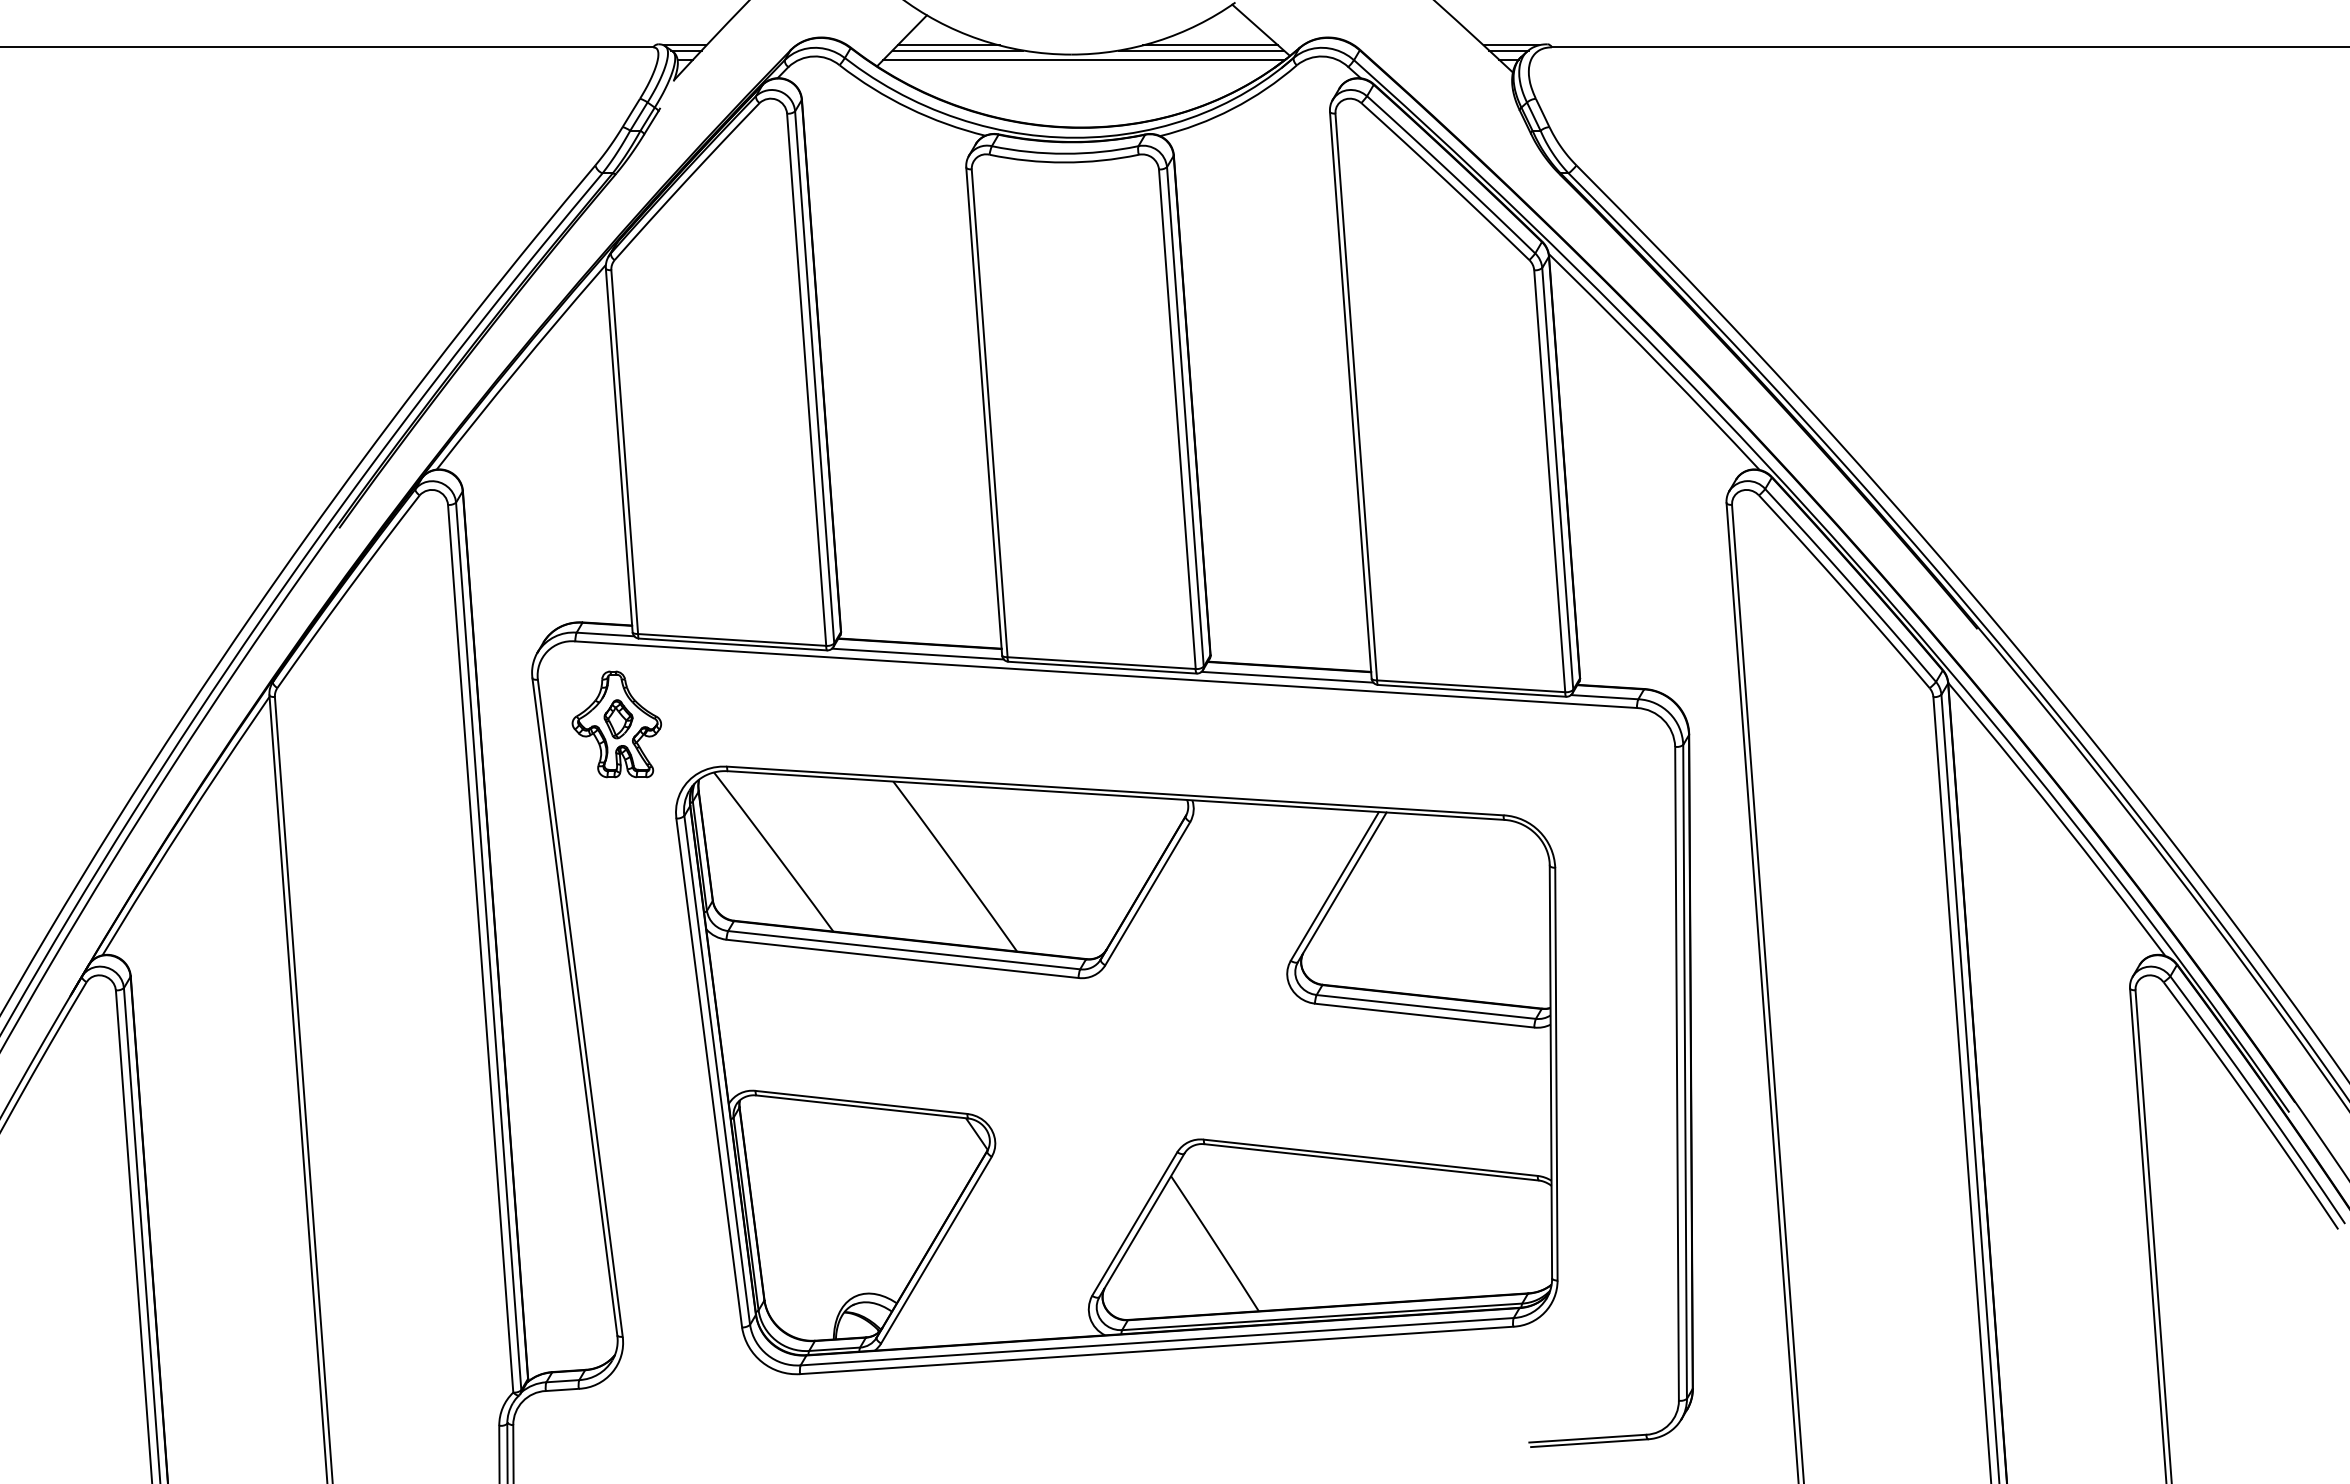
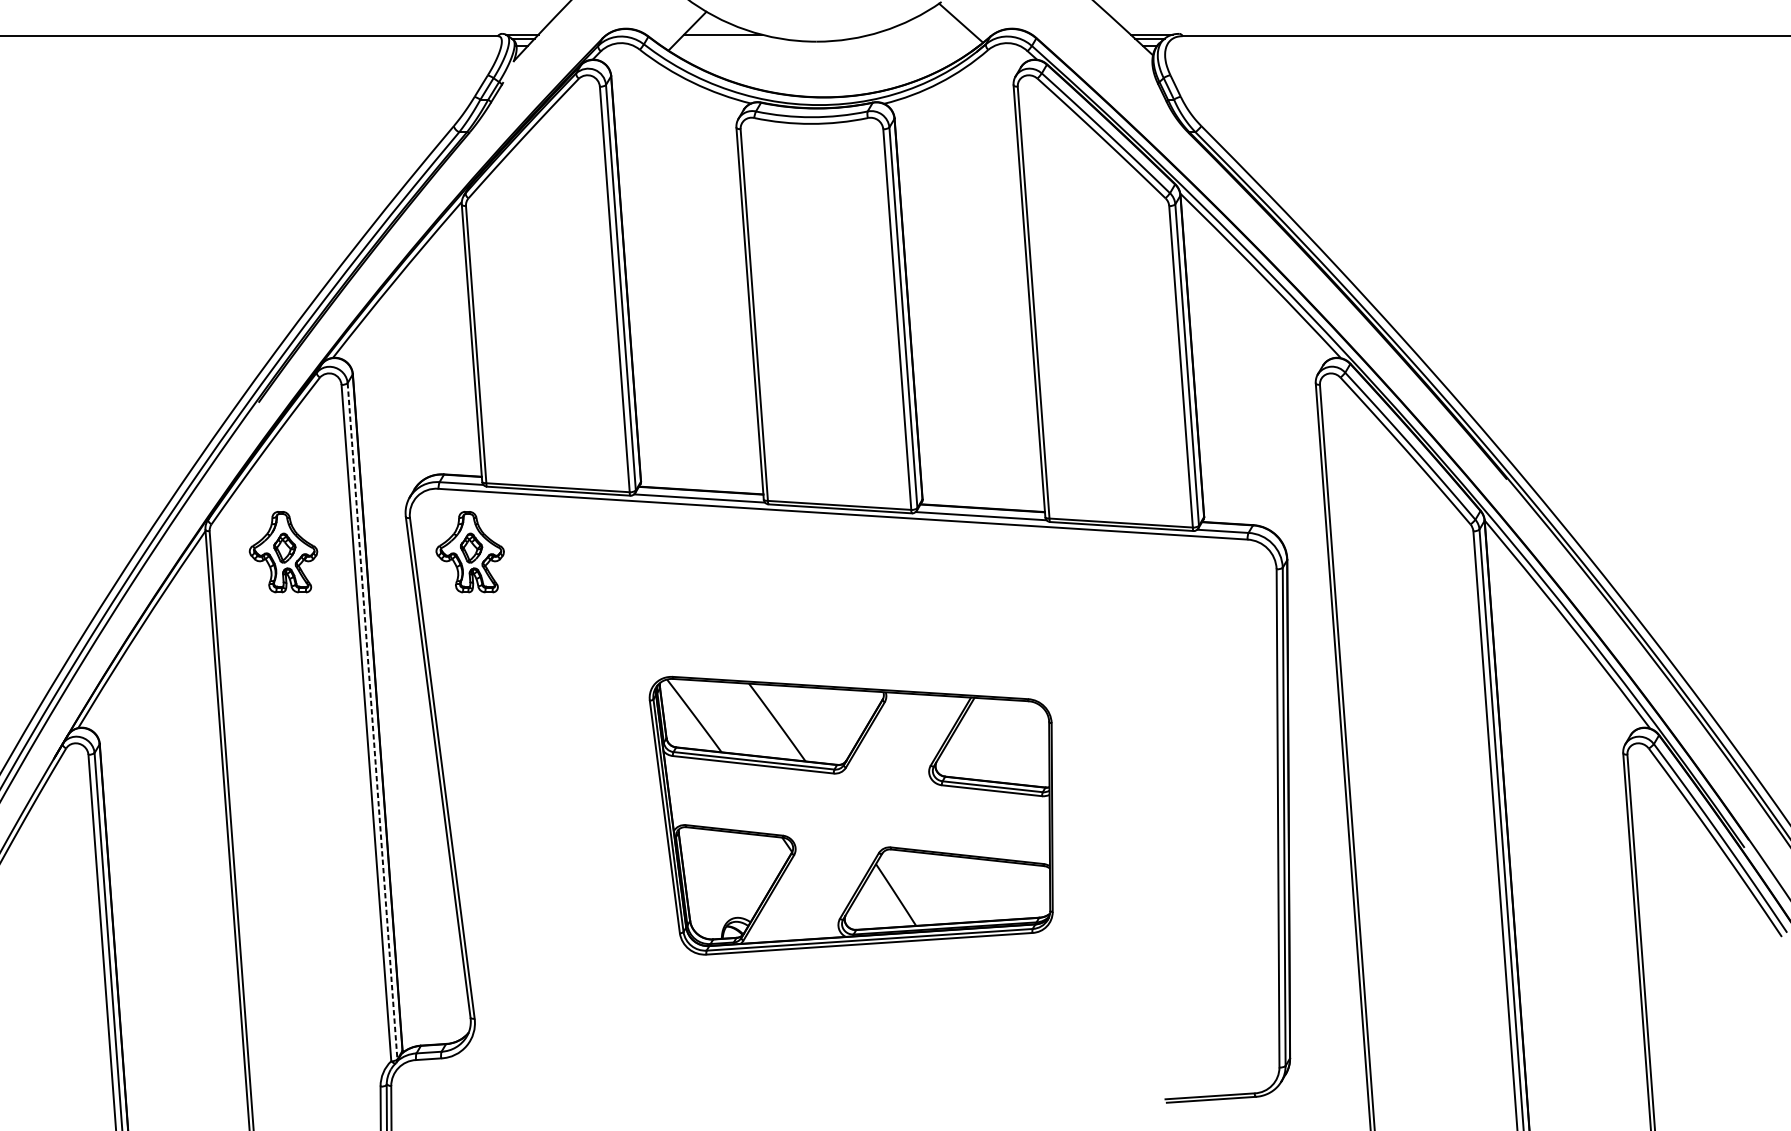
line: (1210, 45) -> (922, 34), removed
line: (957, 50) -> (729, 38), removed
line: (1201, 50) -> (915, 38), removed
line: (1083, 60) -> (825, 46), removed
part: (371, 724) -> (283, 552), added
line: (488, 946) -> (372, 721), solid -> dashed
part: (1116, 1070) -> (850, 815), size x0.6

